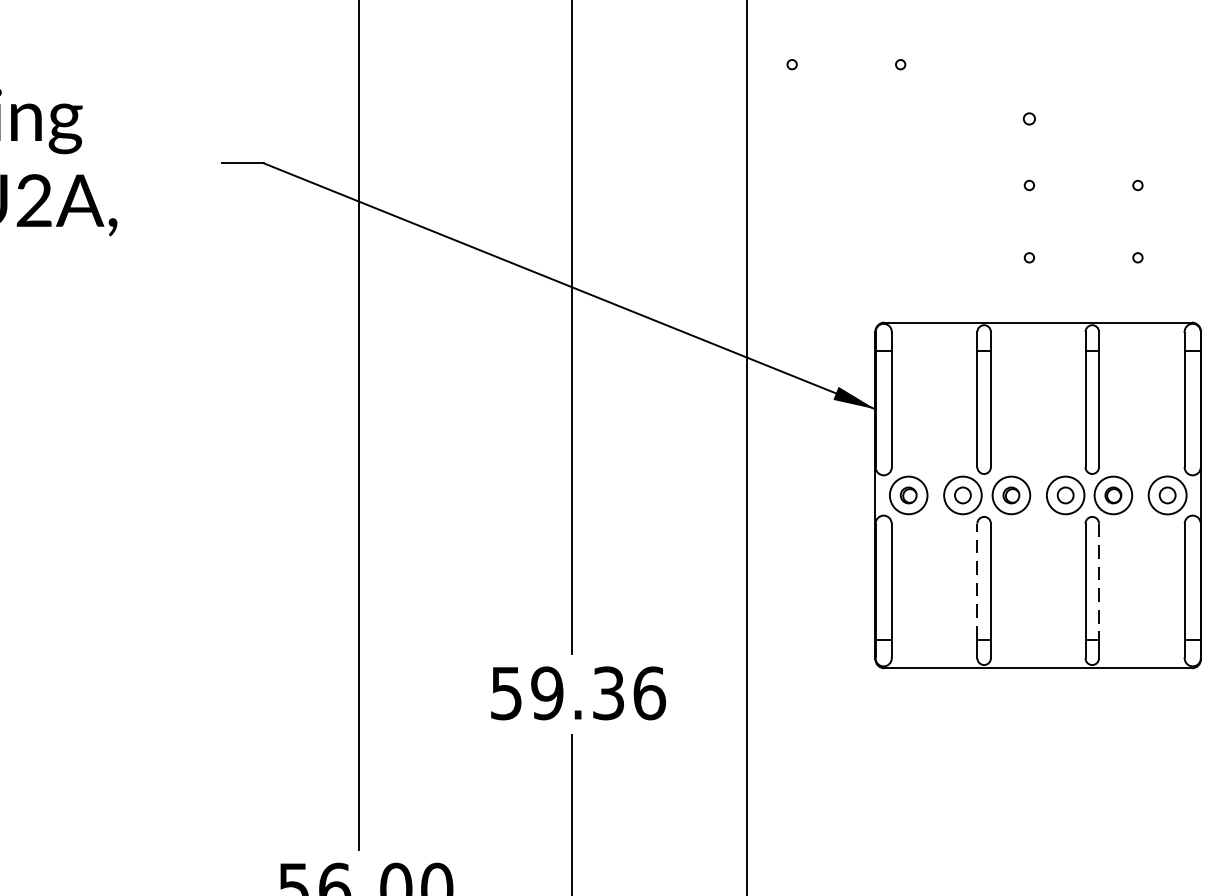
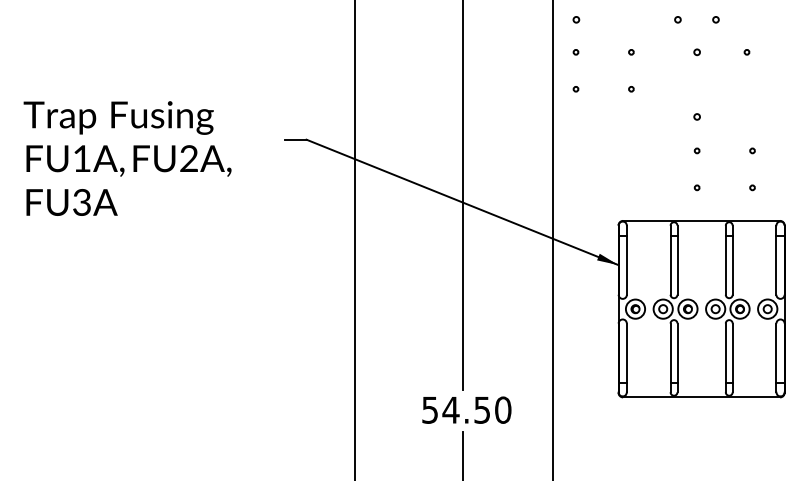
line: (977, 582) -> (670, 353), dashed -> solid
line: (1098, 582) -> (732, 353), dashed -> solid
text: (597, 691) -> (476, 409), 59.36 -> 54.50

